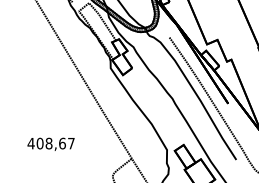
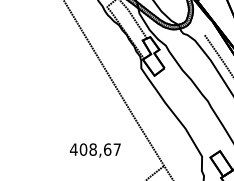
text: (50, 143) -> (94, 149), moved

